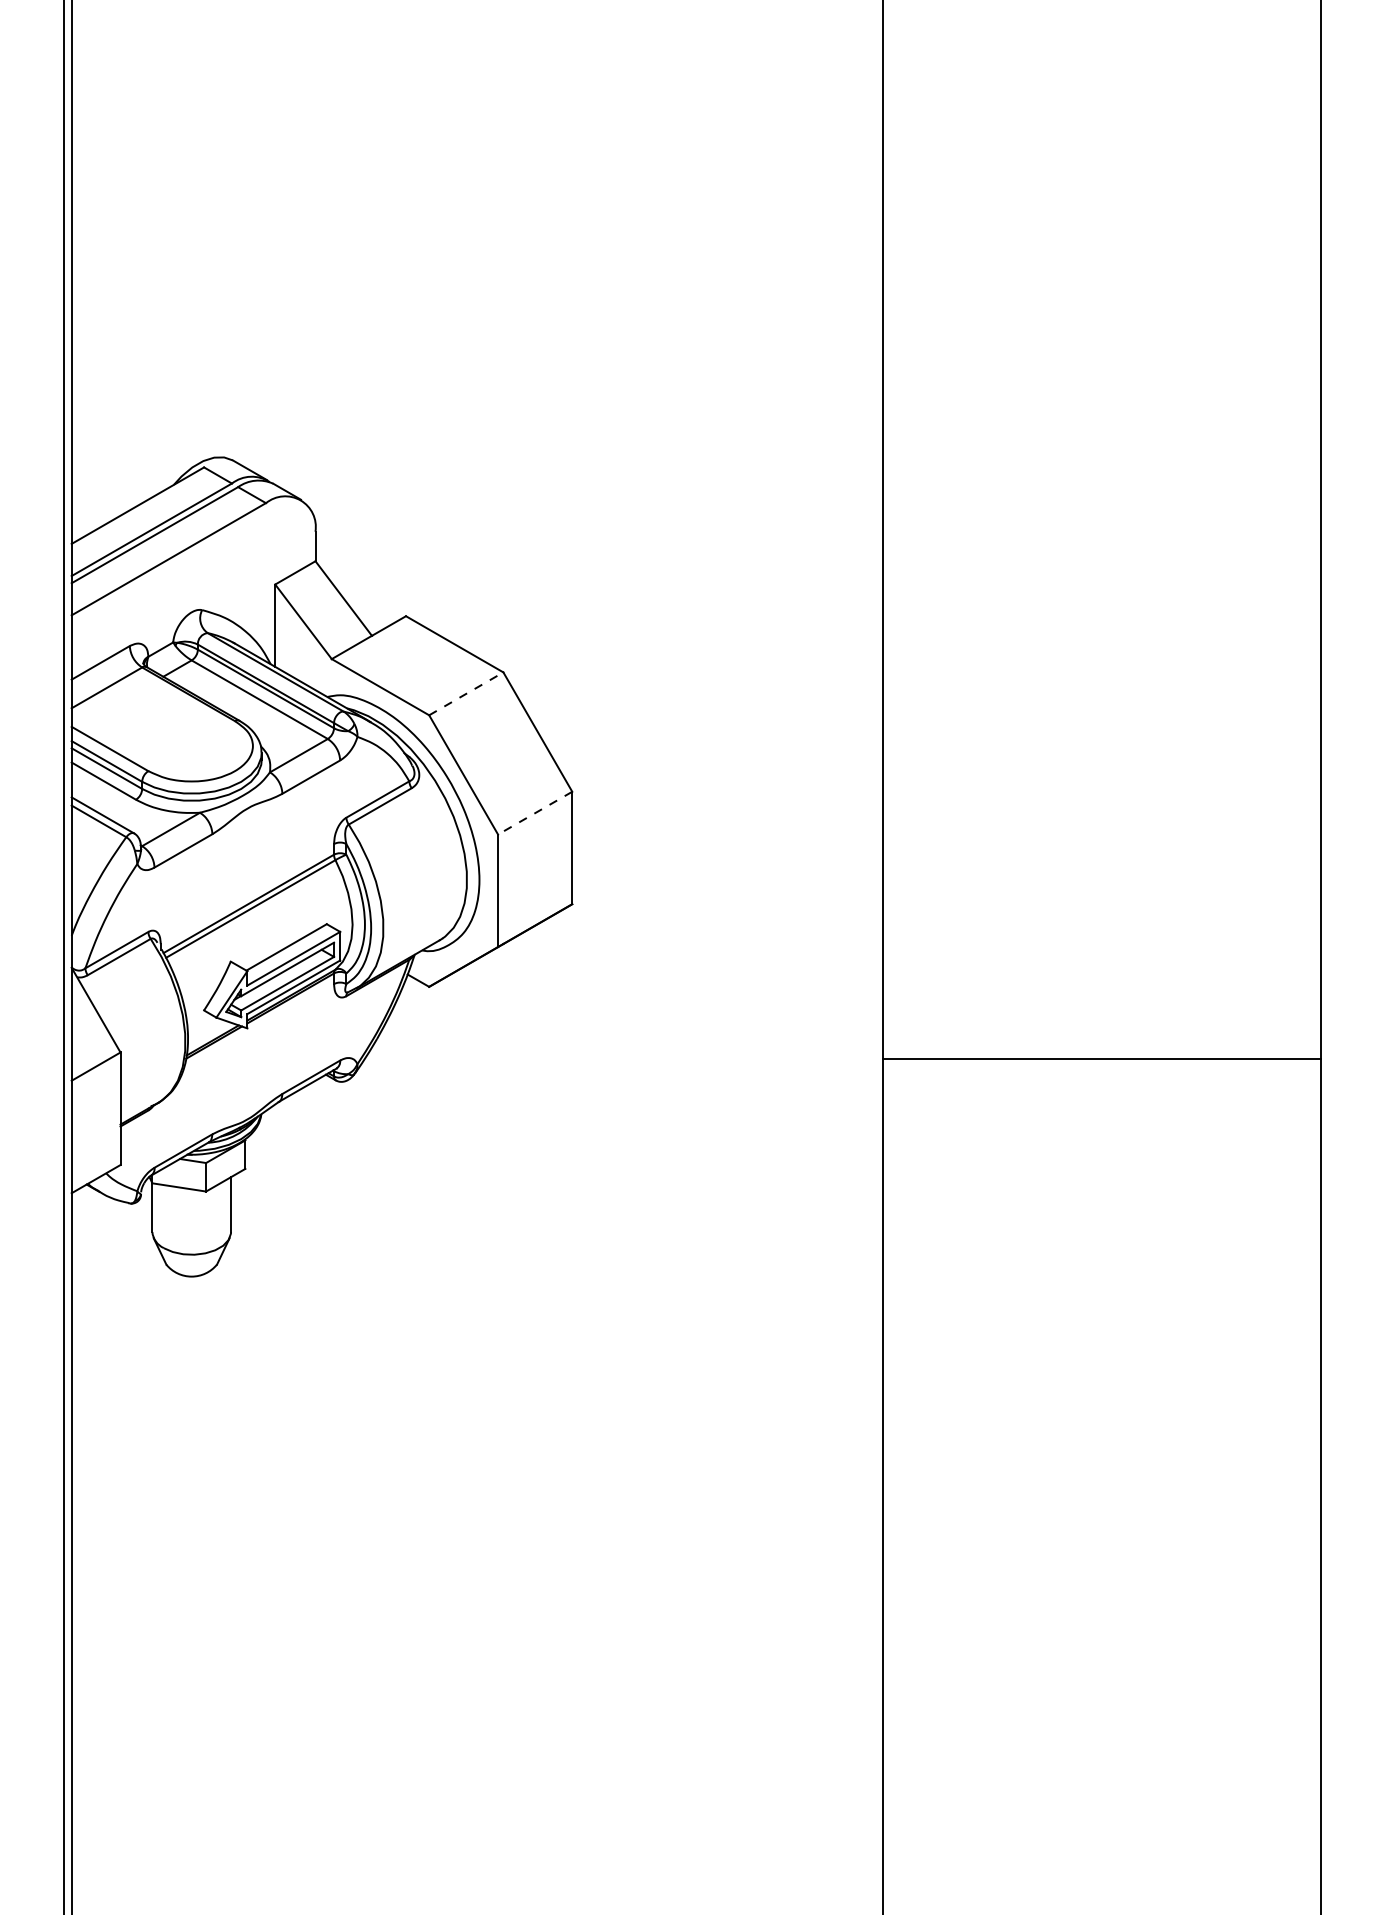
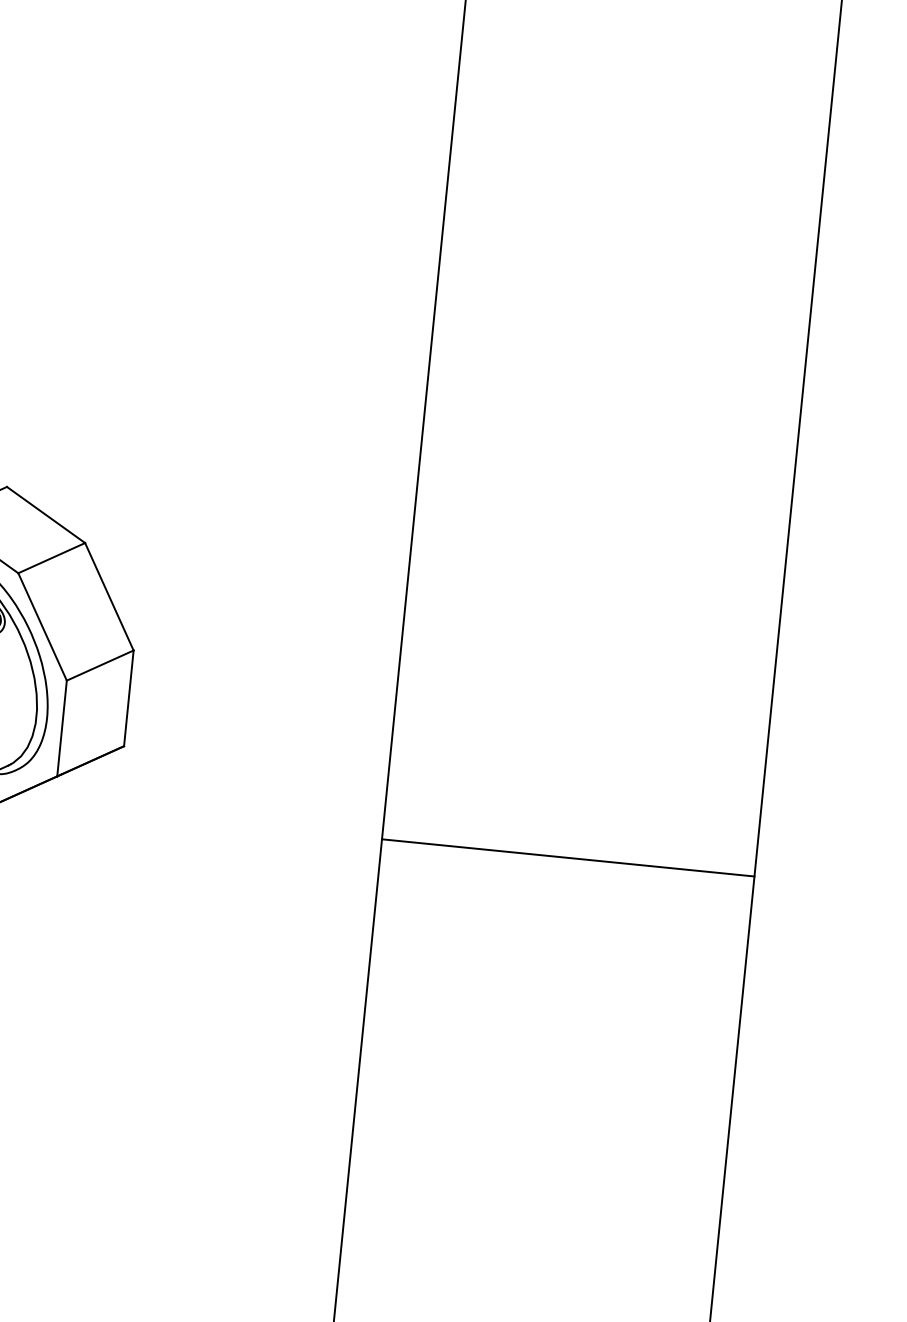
line: (466, 693) -> (51, 557), dashed -> solid
line: (535, 813) -> (100, 665), dashed -> solid
line: (1101, 1058) -> (567, 857), moved

